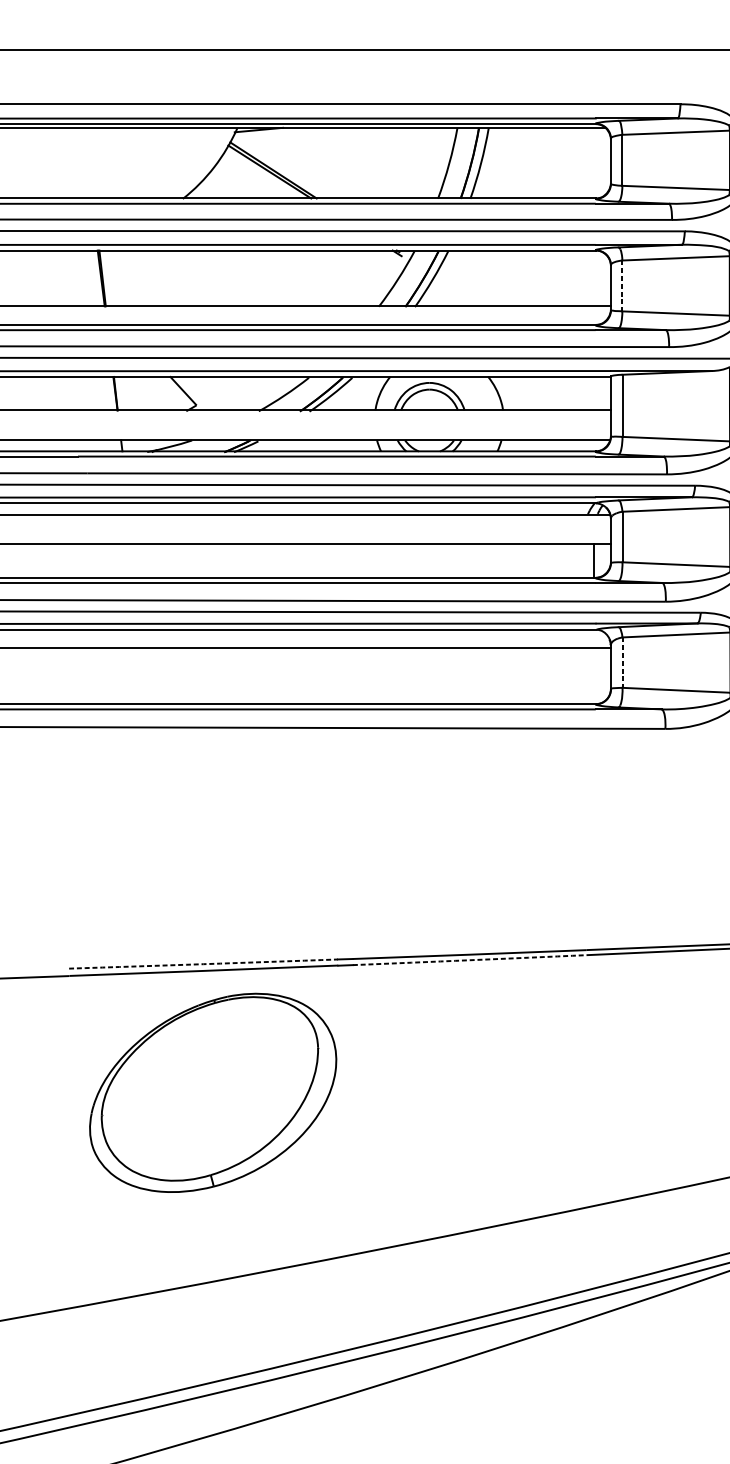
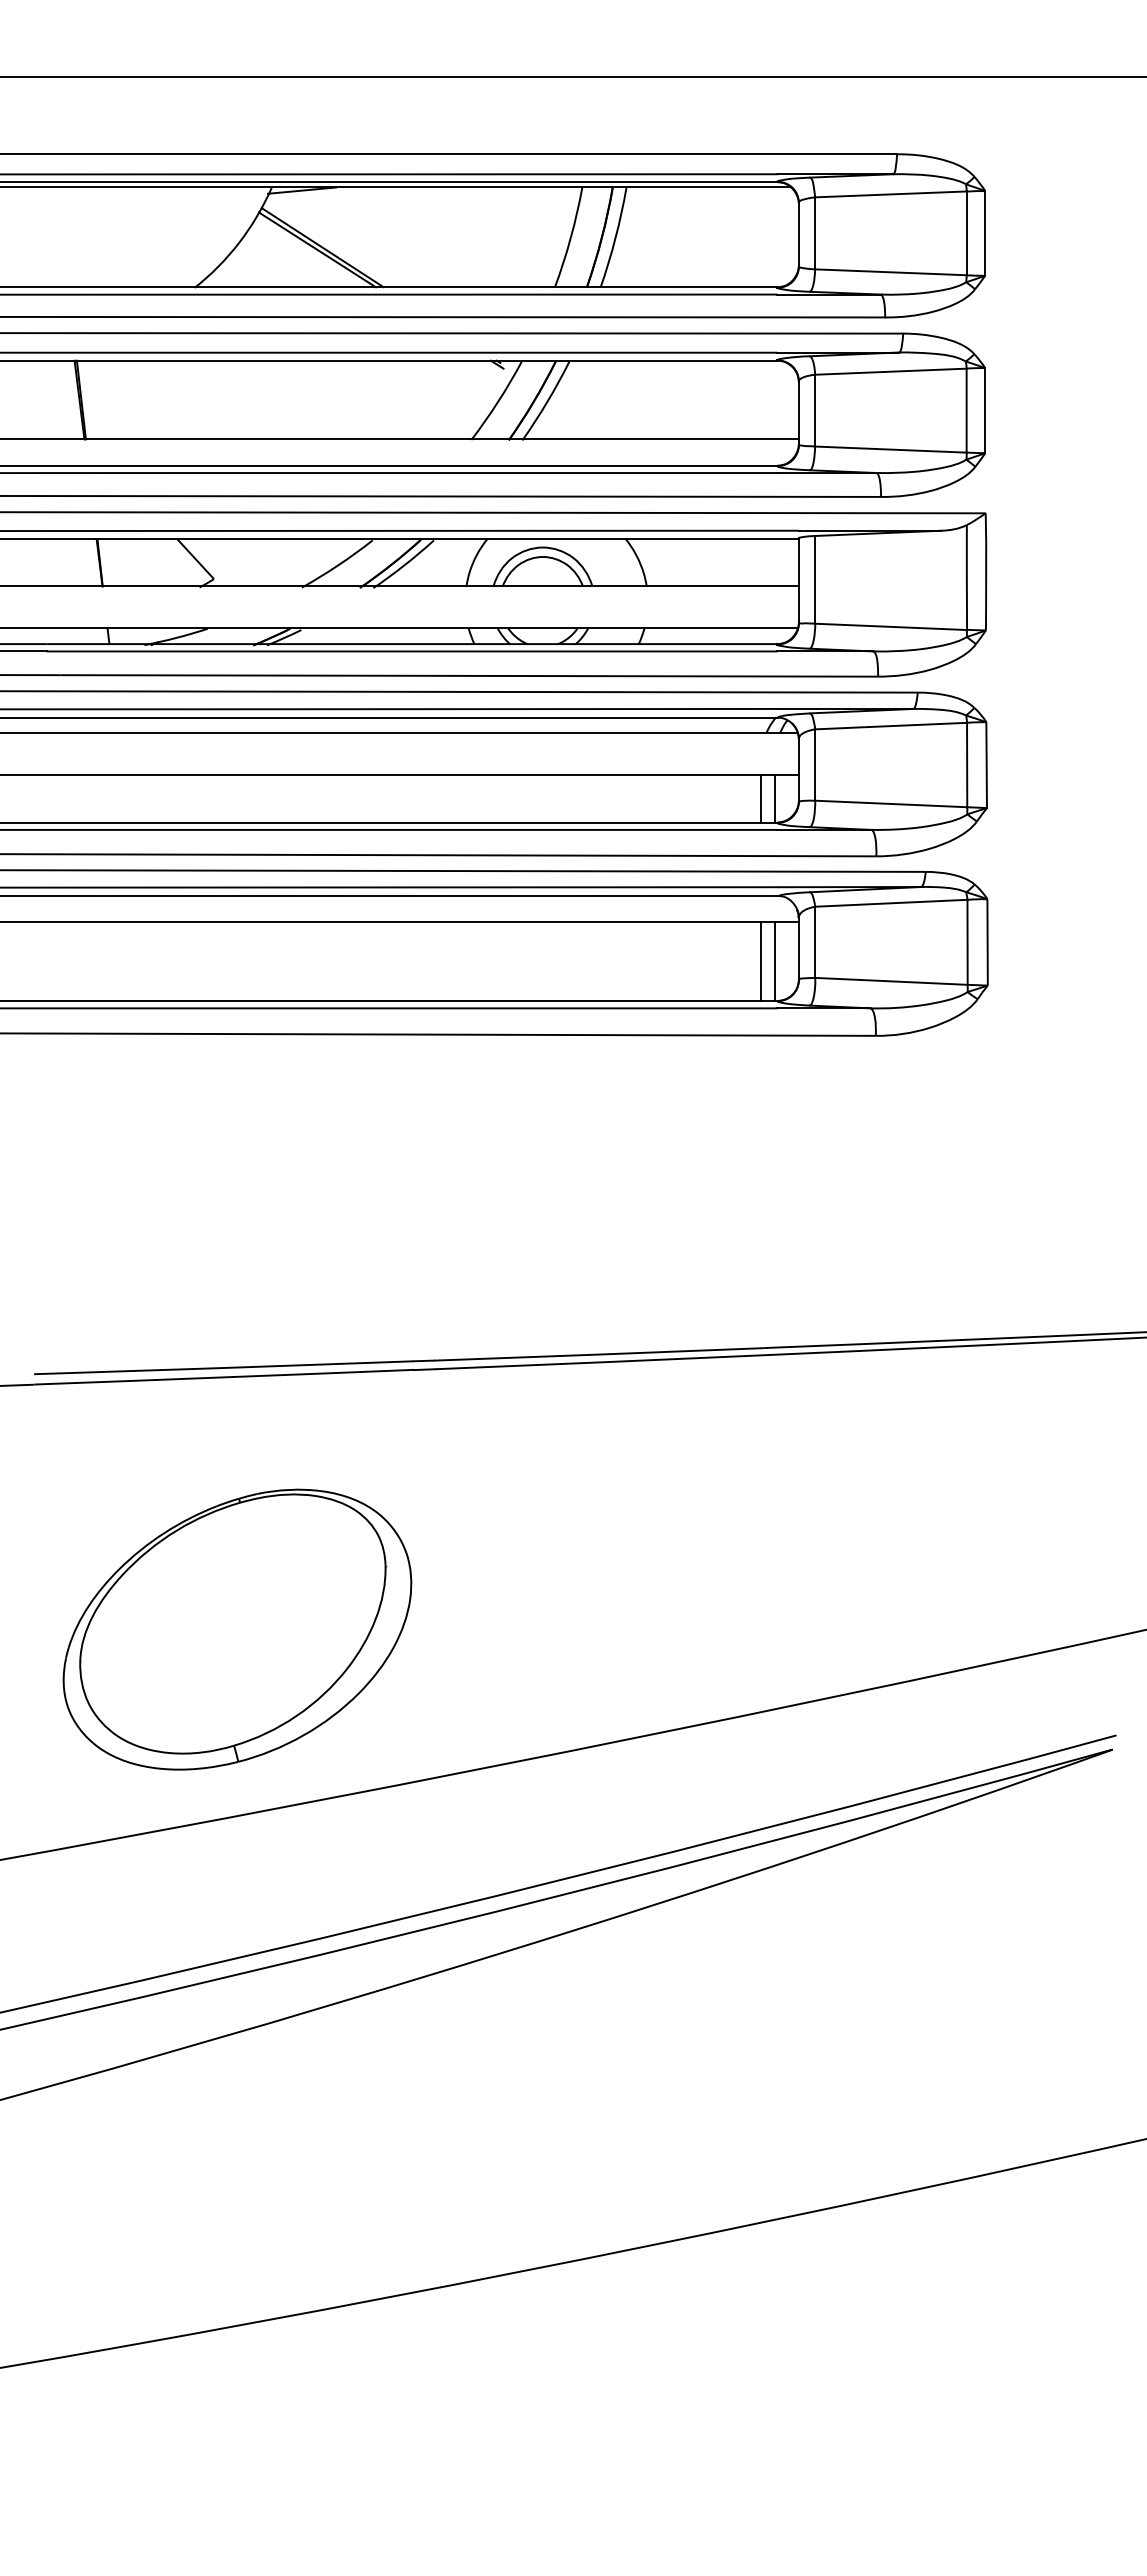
line: (622, 285) -> (815, 410), dashed -> solid
line: (583, 560) -> (760, 798), added
line: (622, 662) -> (815, 942), dashed -> solid
line: (583, 676) -> (760, 961), added
line: (593, 676) -> (774, 961), added
arc: (469, 960) -> (599, 1362), dashed -> solid
arc: (203, 963) -> (223, 1367), dashed -> solid
part: (213, 1092) -> (237, 1629), moved

